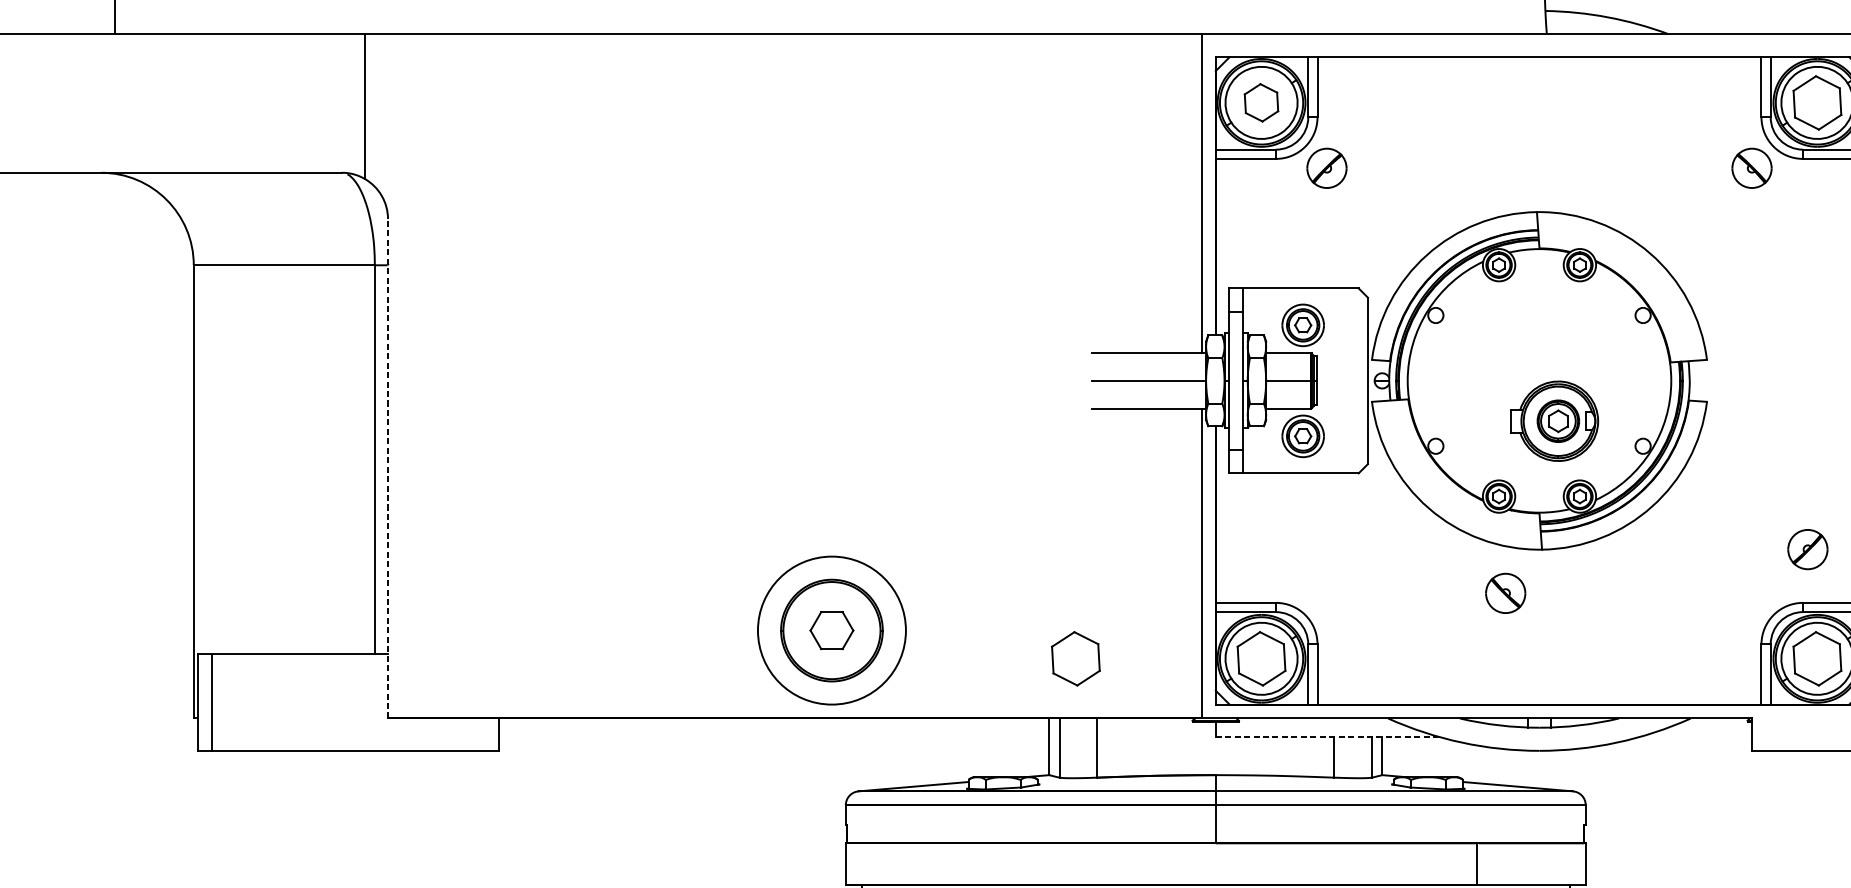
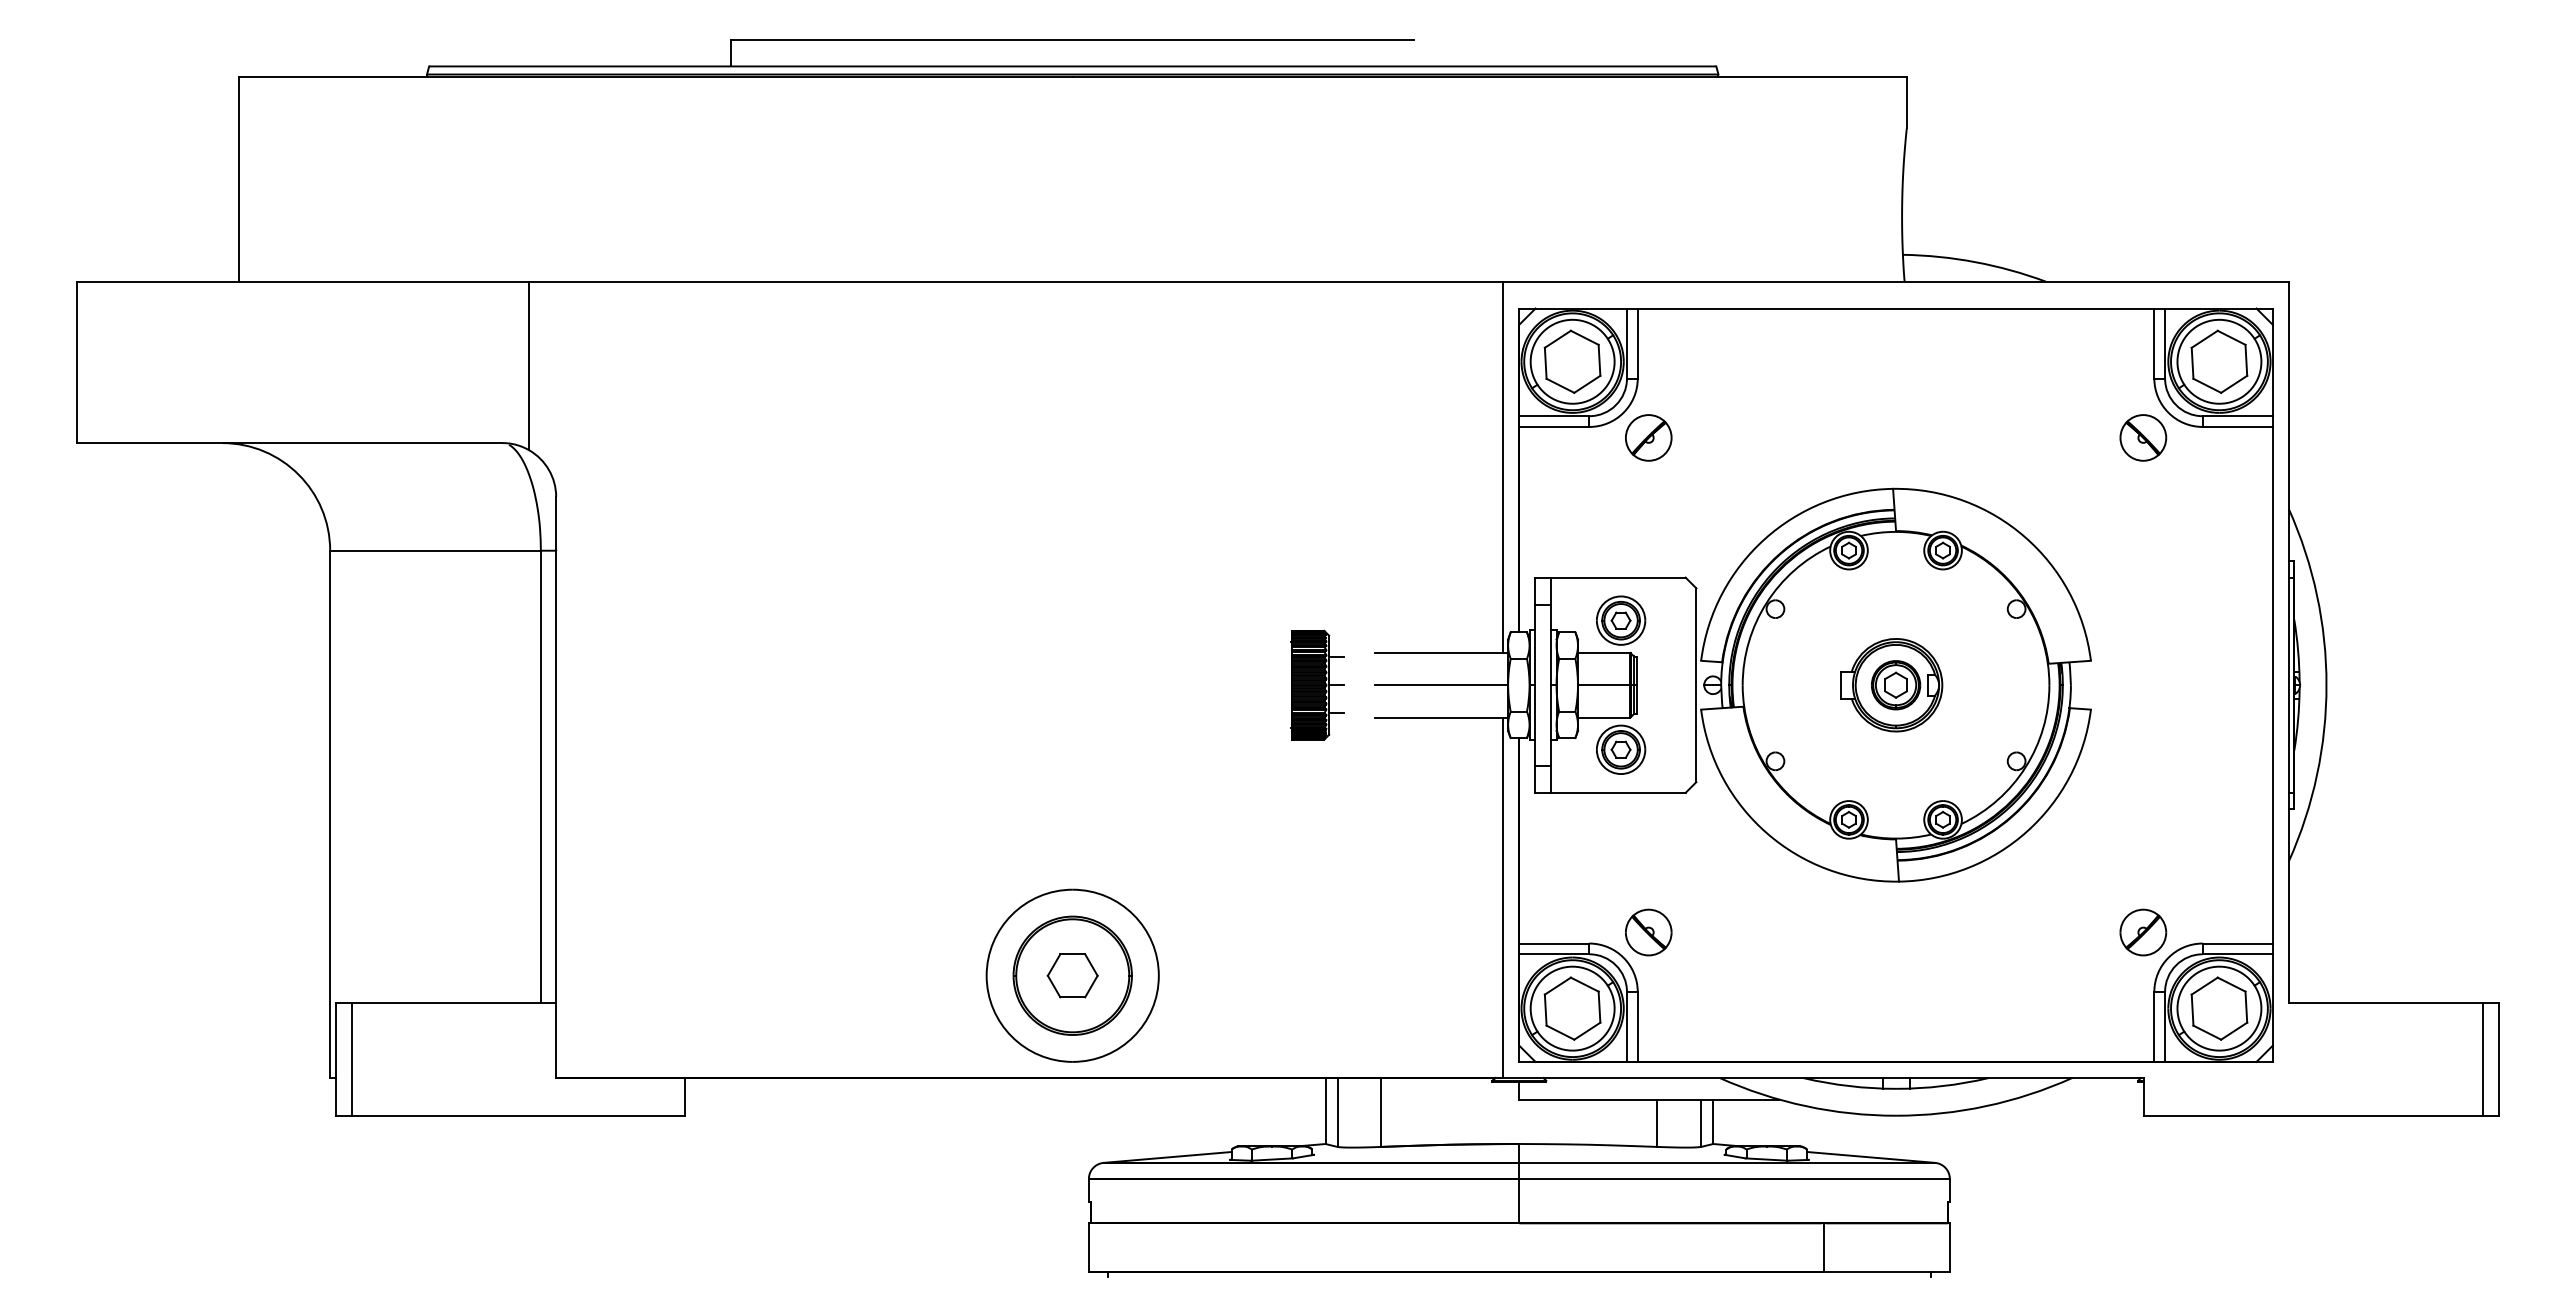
part: (1261, 102) -> (1572, 361), size x1.43
part: (1042, 380) -> (1317, 684), added
part: (1554, 421) -> (1891, 685), moved
line: (388, 468) -> (556, 787), dashed -> solid
part: (1808, 549) -> (2143, 932), moved
part: (1505, 593) -> (1648, 932), moved
part: (1075, 658) -> (1356, 1008), removed
line: (1327, 736) -> (1649, 1099), dashed -> solid

